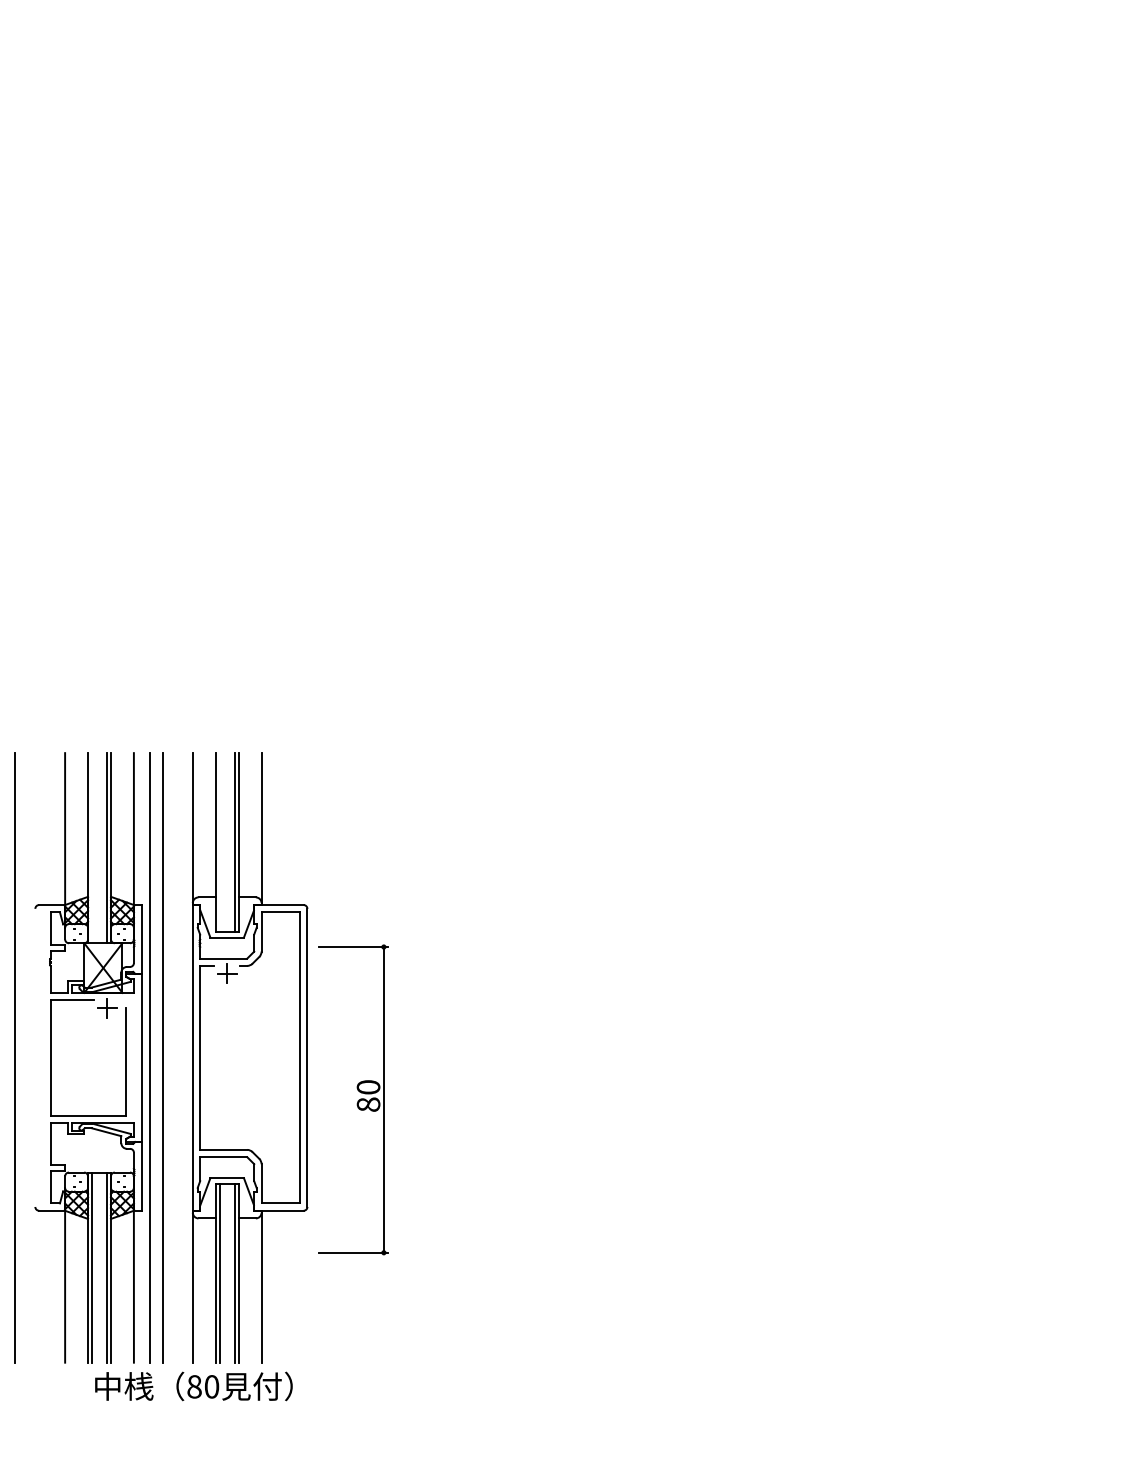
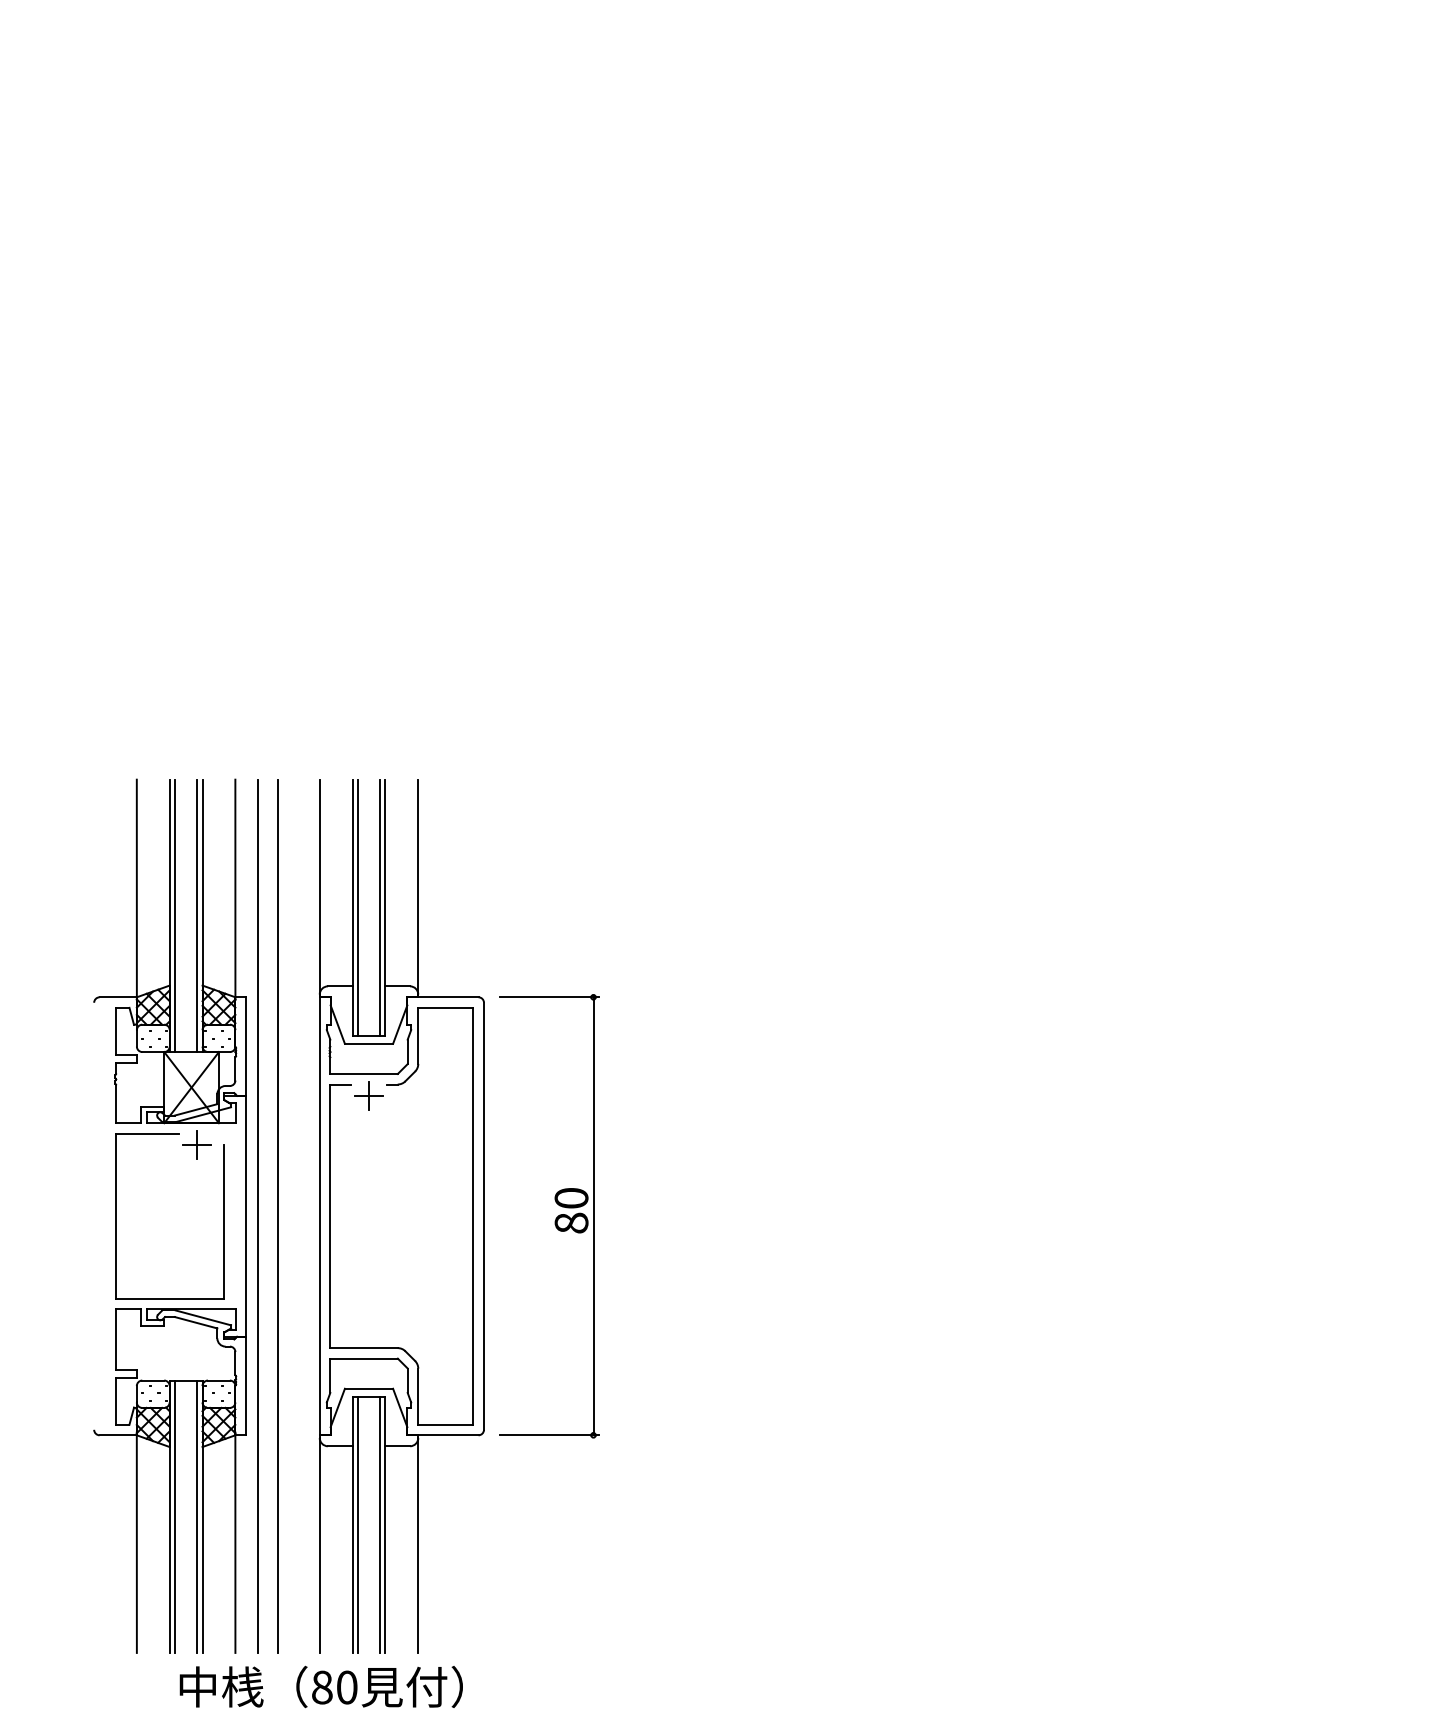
line: (219, 842) -> (357, 907), added
line: (91, 848) -> (174, 916), added
line: (14, 1057) -> (64, 1215), removed
part: (353, 1099) -> (549, 1215), moved

